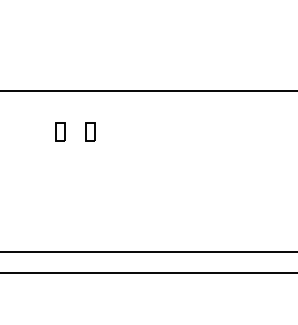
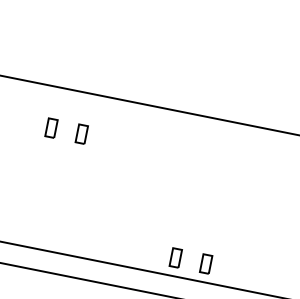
part: (211, 233) -> (181, 258), added

